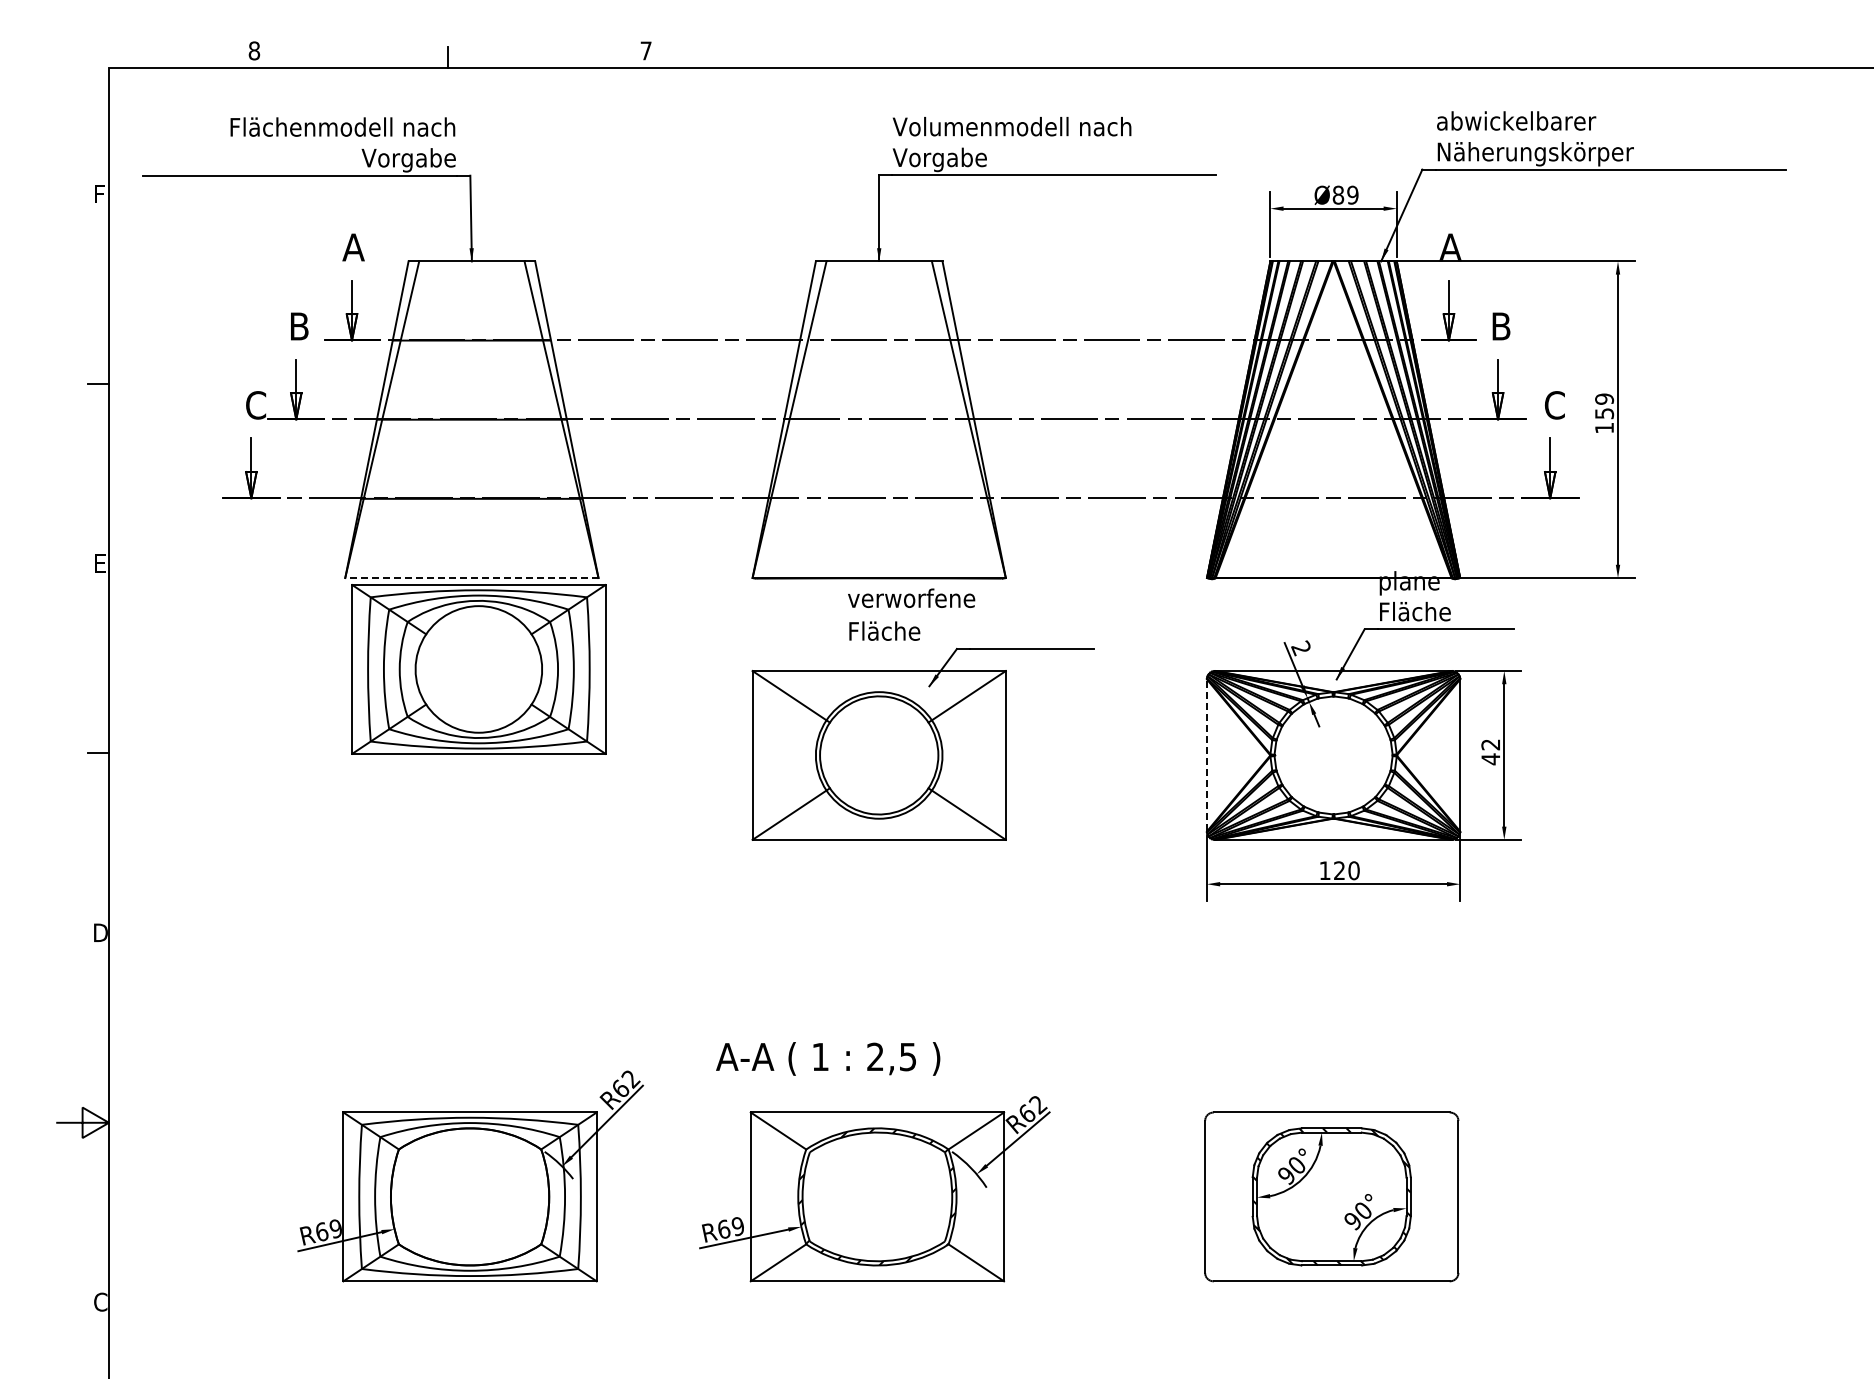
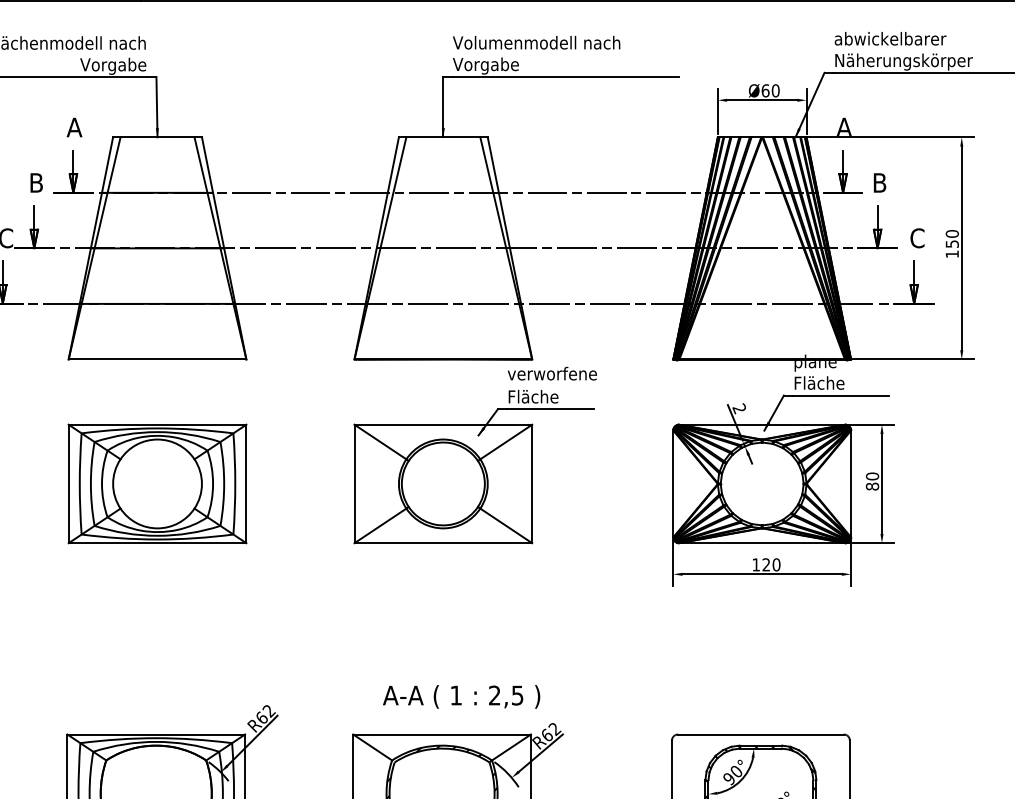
text: (1345, 194) -> (770, 90), Ø89 -> Ø60
text: (1604, 398) -> (952, 233), 159 -> 150
line: (471, 578) -> (157, 359), dashed -> solid
text: (911, 614) -> (552, 385), moved
part: (478, 669) -> (157, 484), moved
text: (1490, 752) -> (872, 481), 42 -> 80
line: (1206, 754) -> (673, 483), dashed -> solid
text: (828, 1058) -> (461, 696), moved

